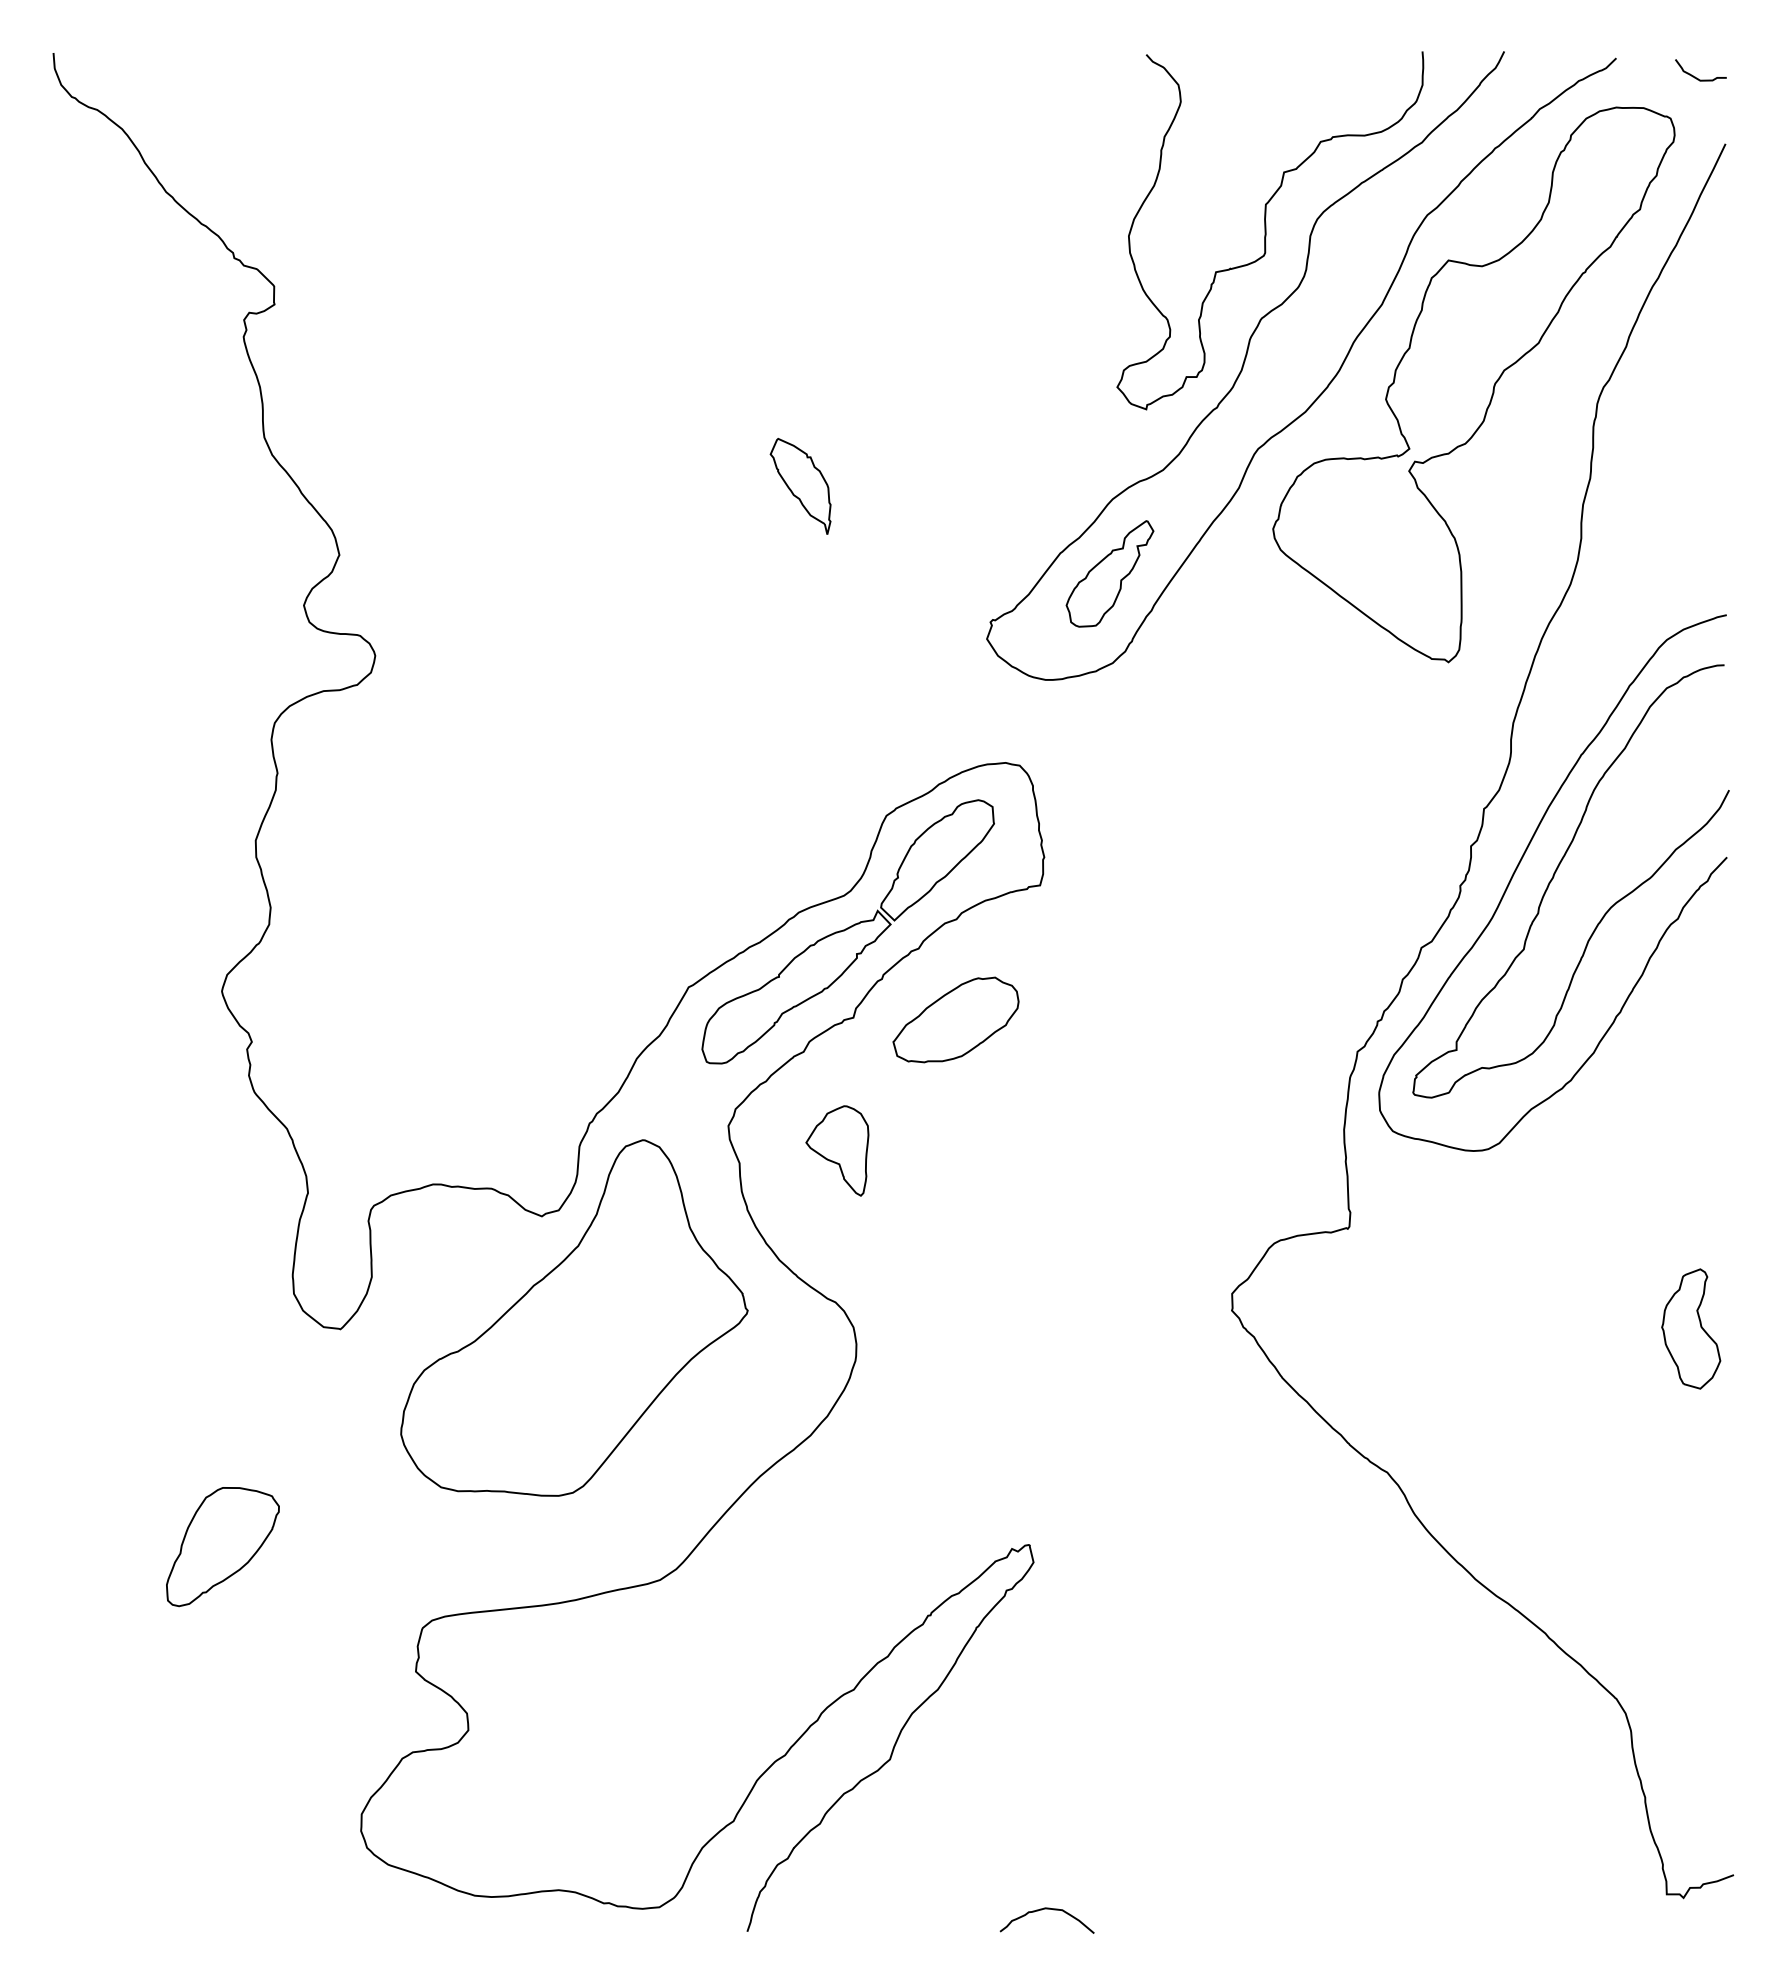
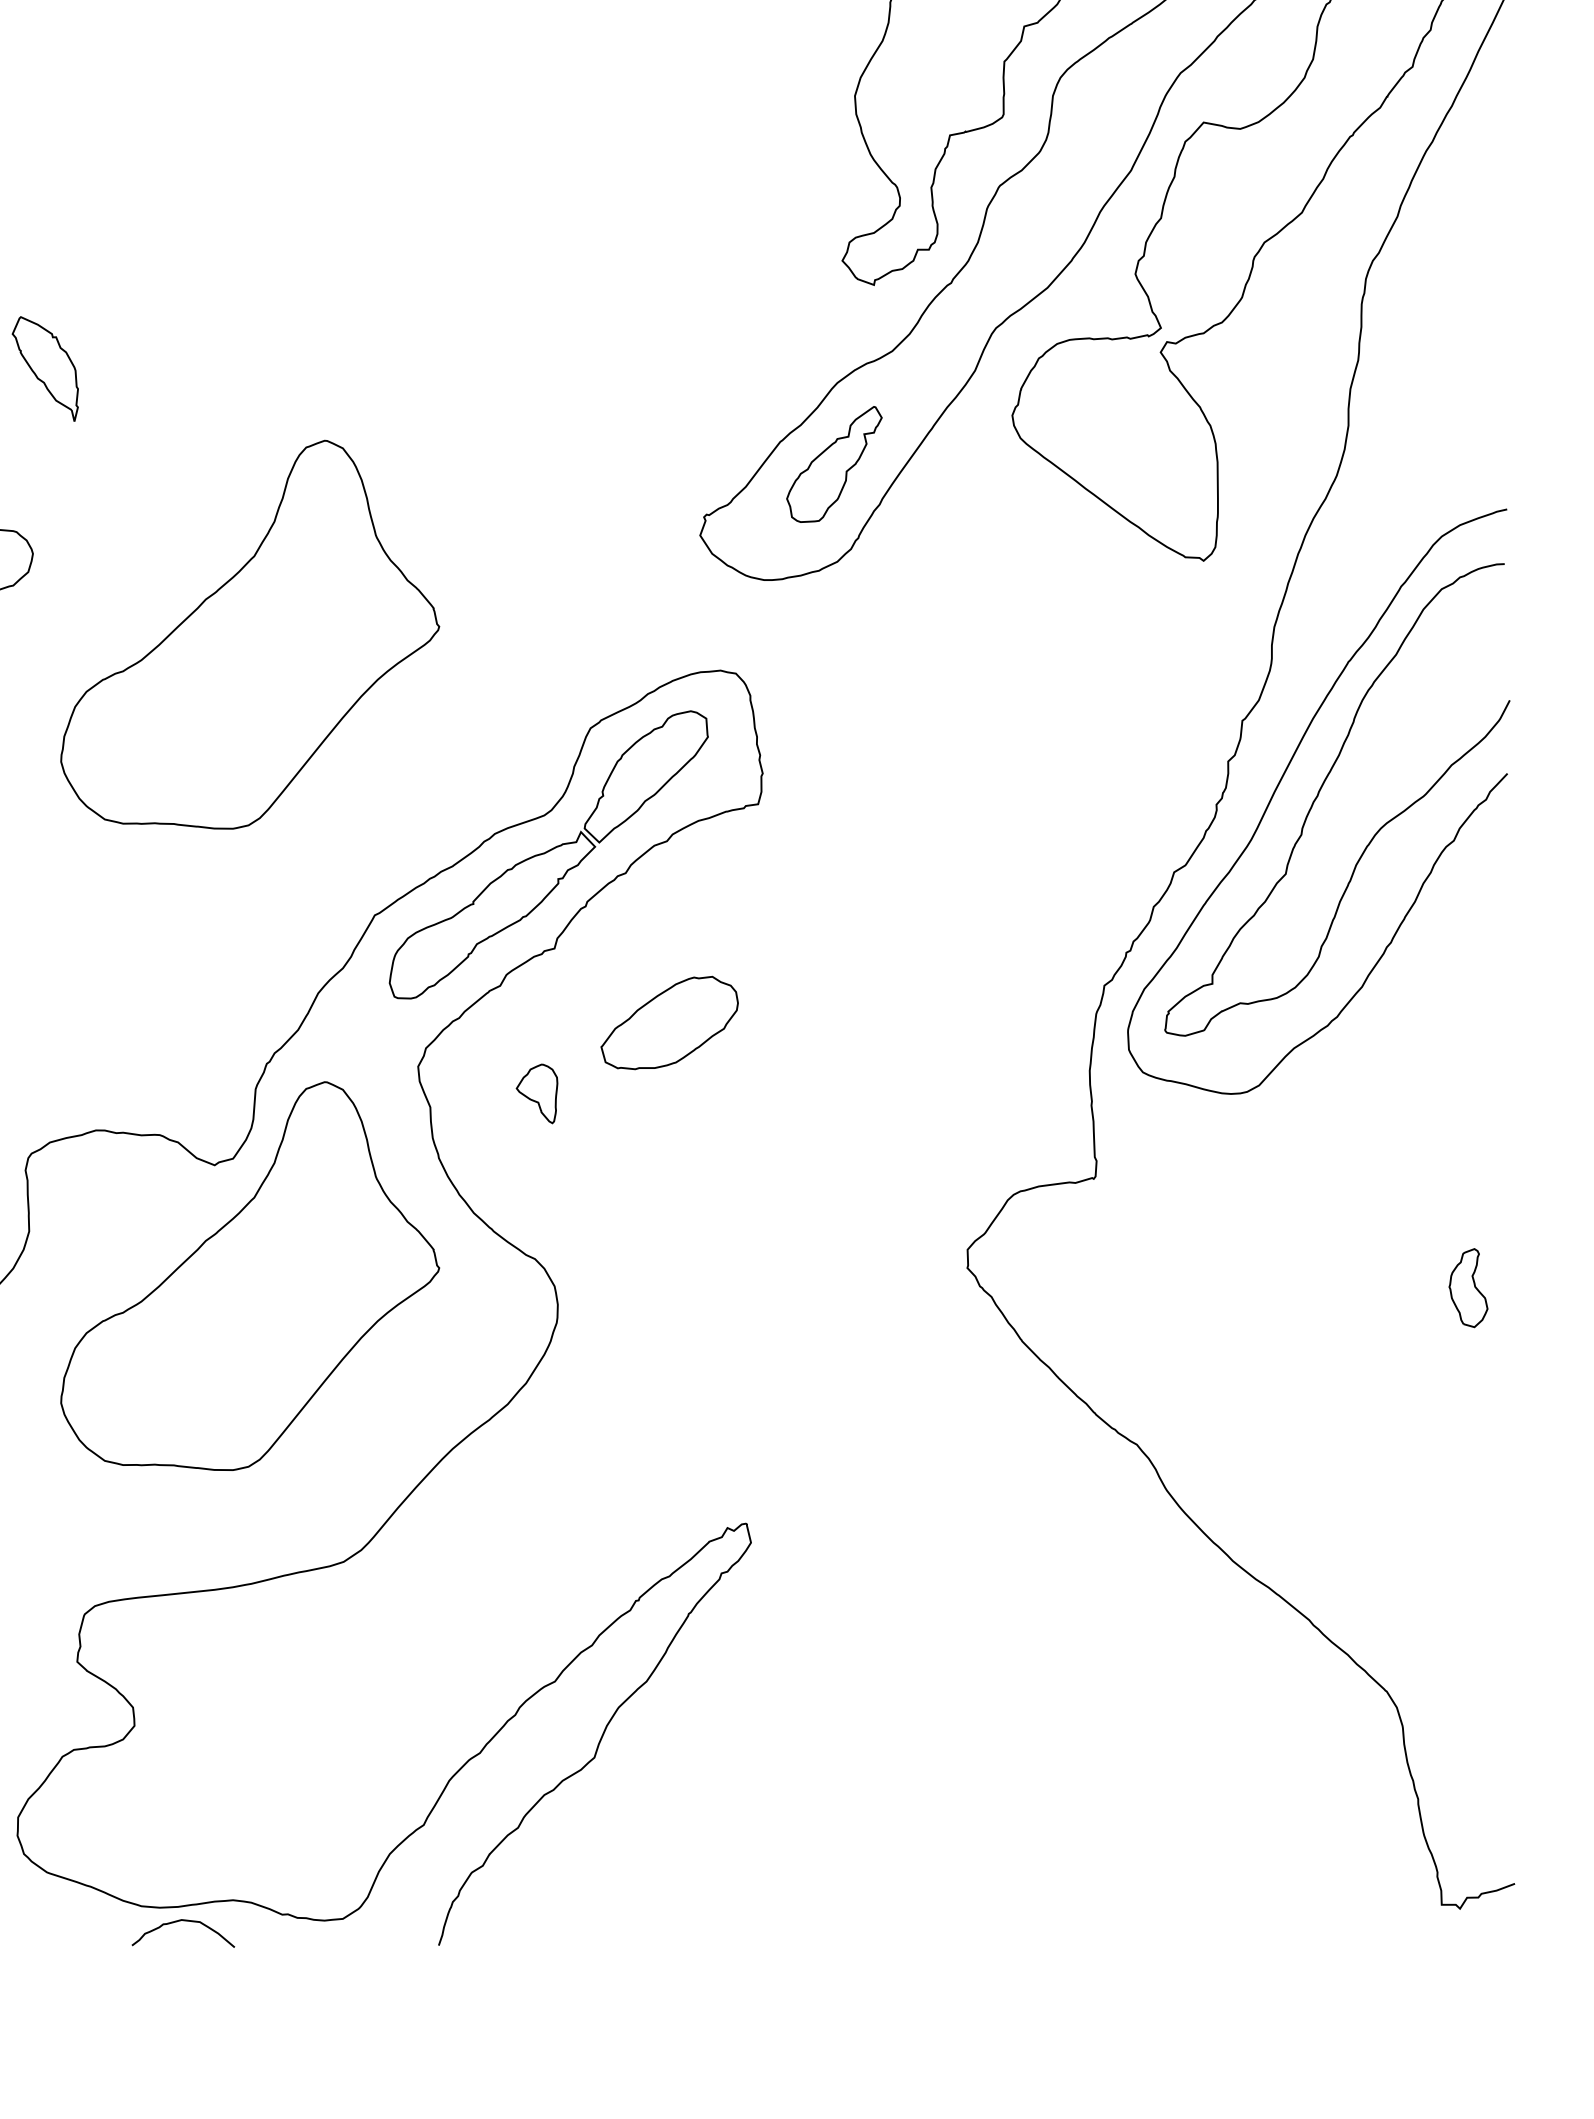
part: (800, 486) -> (45, 369), moved
part: (574, 729) -> (250, 634), added
part: (955, 1019) -> (669, 1022), moved
part: (837, 1150) -> (537, 1093), size x0.6
part: (1691, 1328) -> (1468, 1287), size x0.6
curve: (1042, 1910) -> (178, 1922), moved

